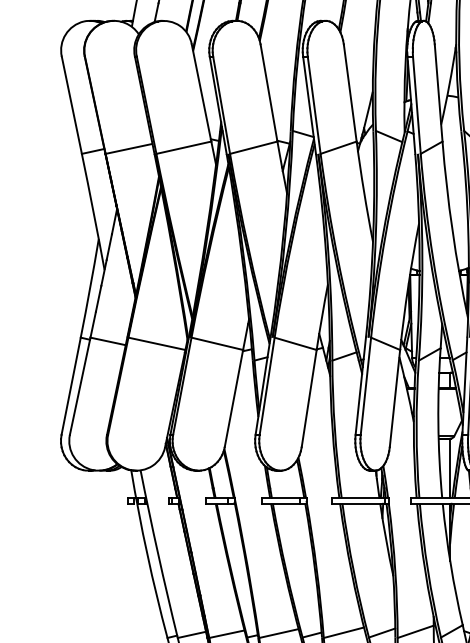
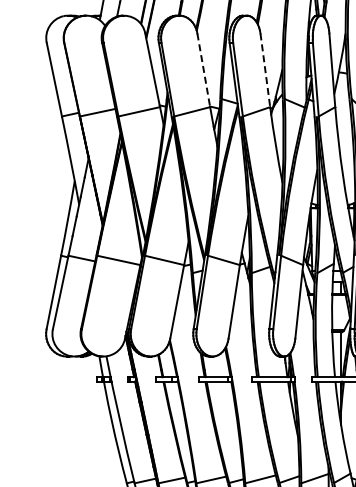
line: (268, 93) -> (203, 70), solid -> dashed
line: (350, 93) -> (265, 70), solid -> dashed

